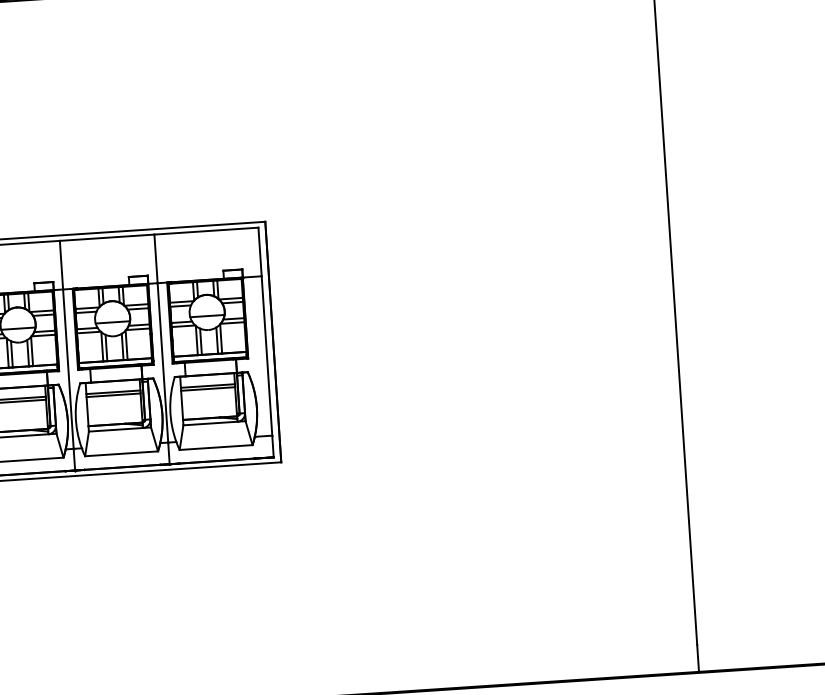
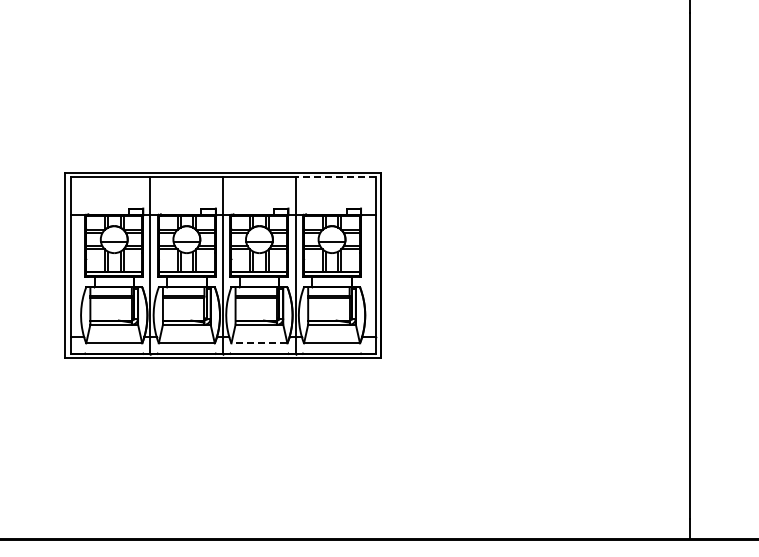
line: (206, 231) -> (335, 177), solid -> dashed
line: (120, 454) -> (258, 343), solid -> dashed

